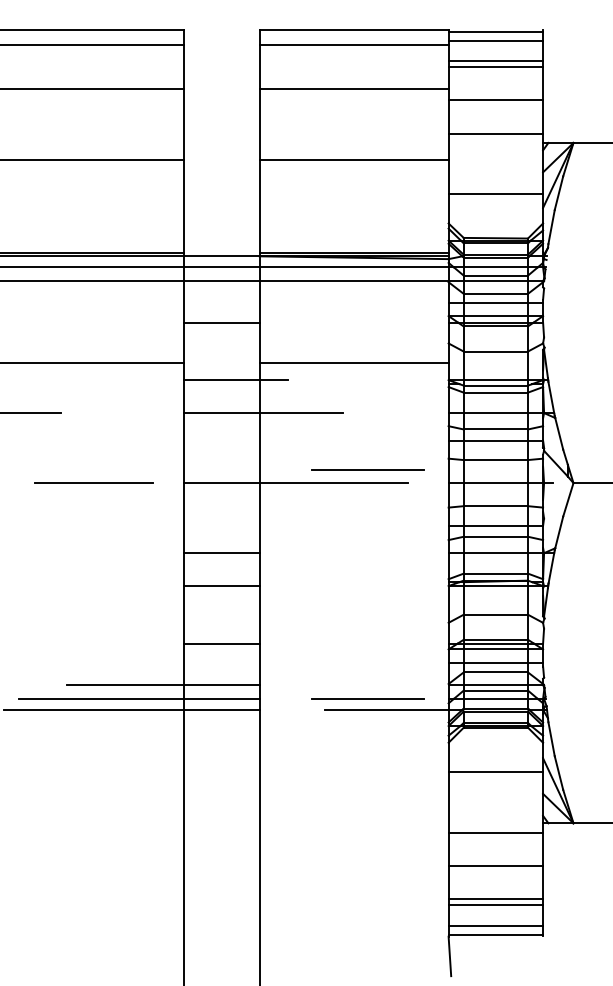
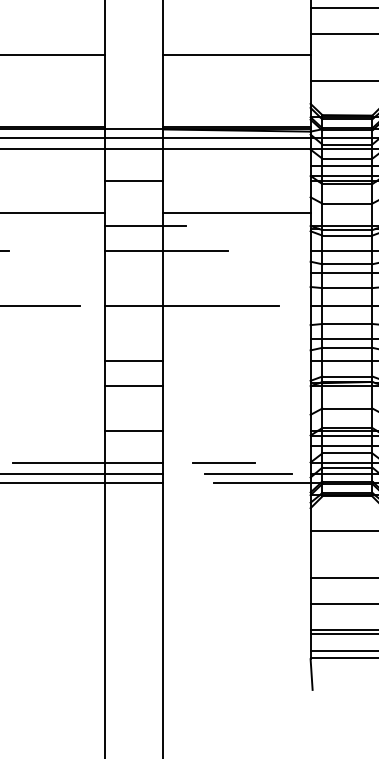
line: (367, 469) -> (247, 295), removed
line: (337, 685) -> (224, 463), added

